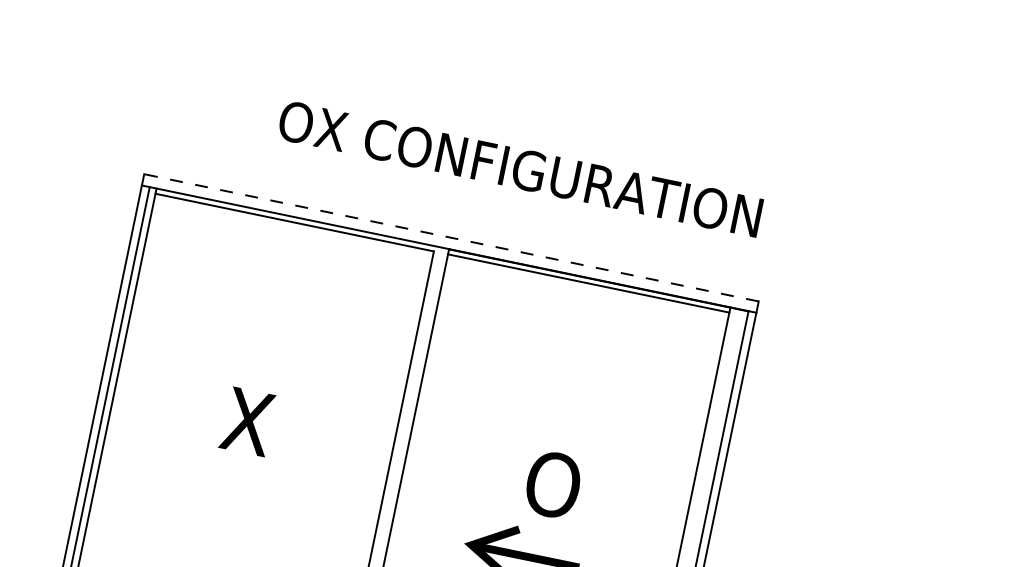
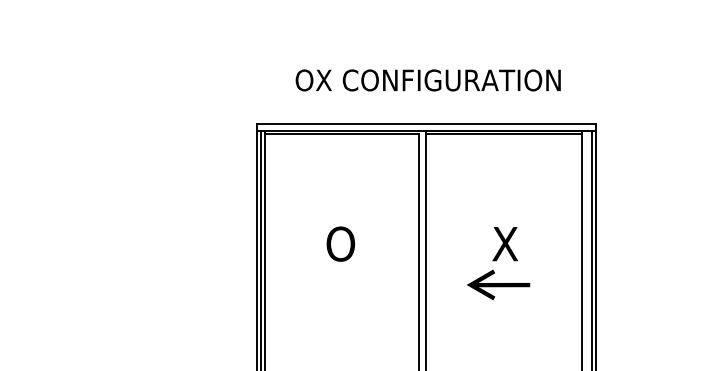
text: (518, 168) -> (427, 80), moved
line: (451, 237) -> (426, 124), dashed -> solid
text: (251, 421) -> (340, 243), X -> O
text: (551, 483) -> (506, 243), O -> X

